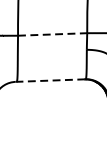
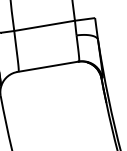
line: (52, 34) -> (44, 25), dashed -> solid
line: (49, 80) -> (47, 66), dashed -> solid

